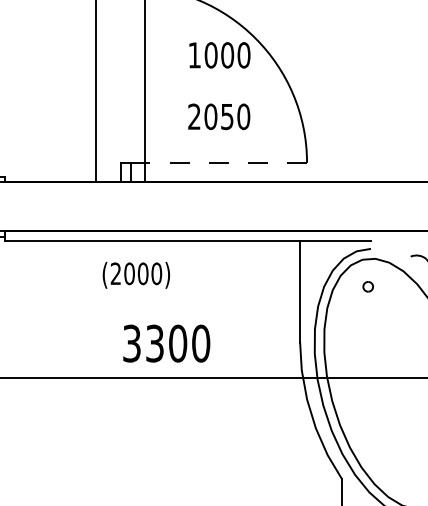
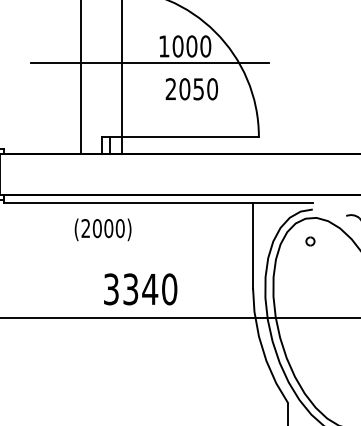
line: (177, 74) -> (149, 62), added
text: (218, 117) -> (191, 89), moved
line: (219, 163) -> (185, 137), dashed -> solid
text: (135, 274) -> (102, 229), moved
text: (178, 343) -> (150, 289), 3300 -> 3340

